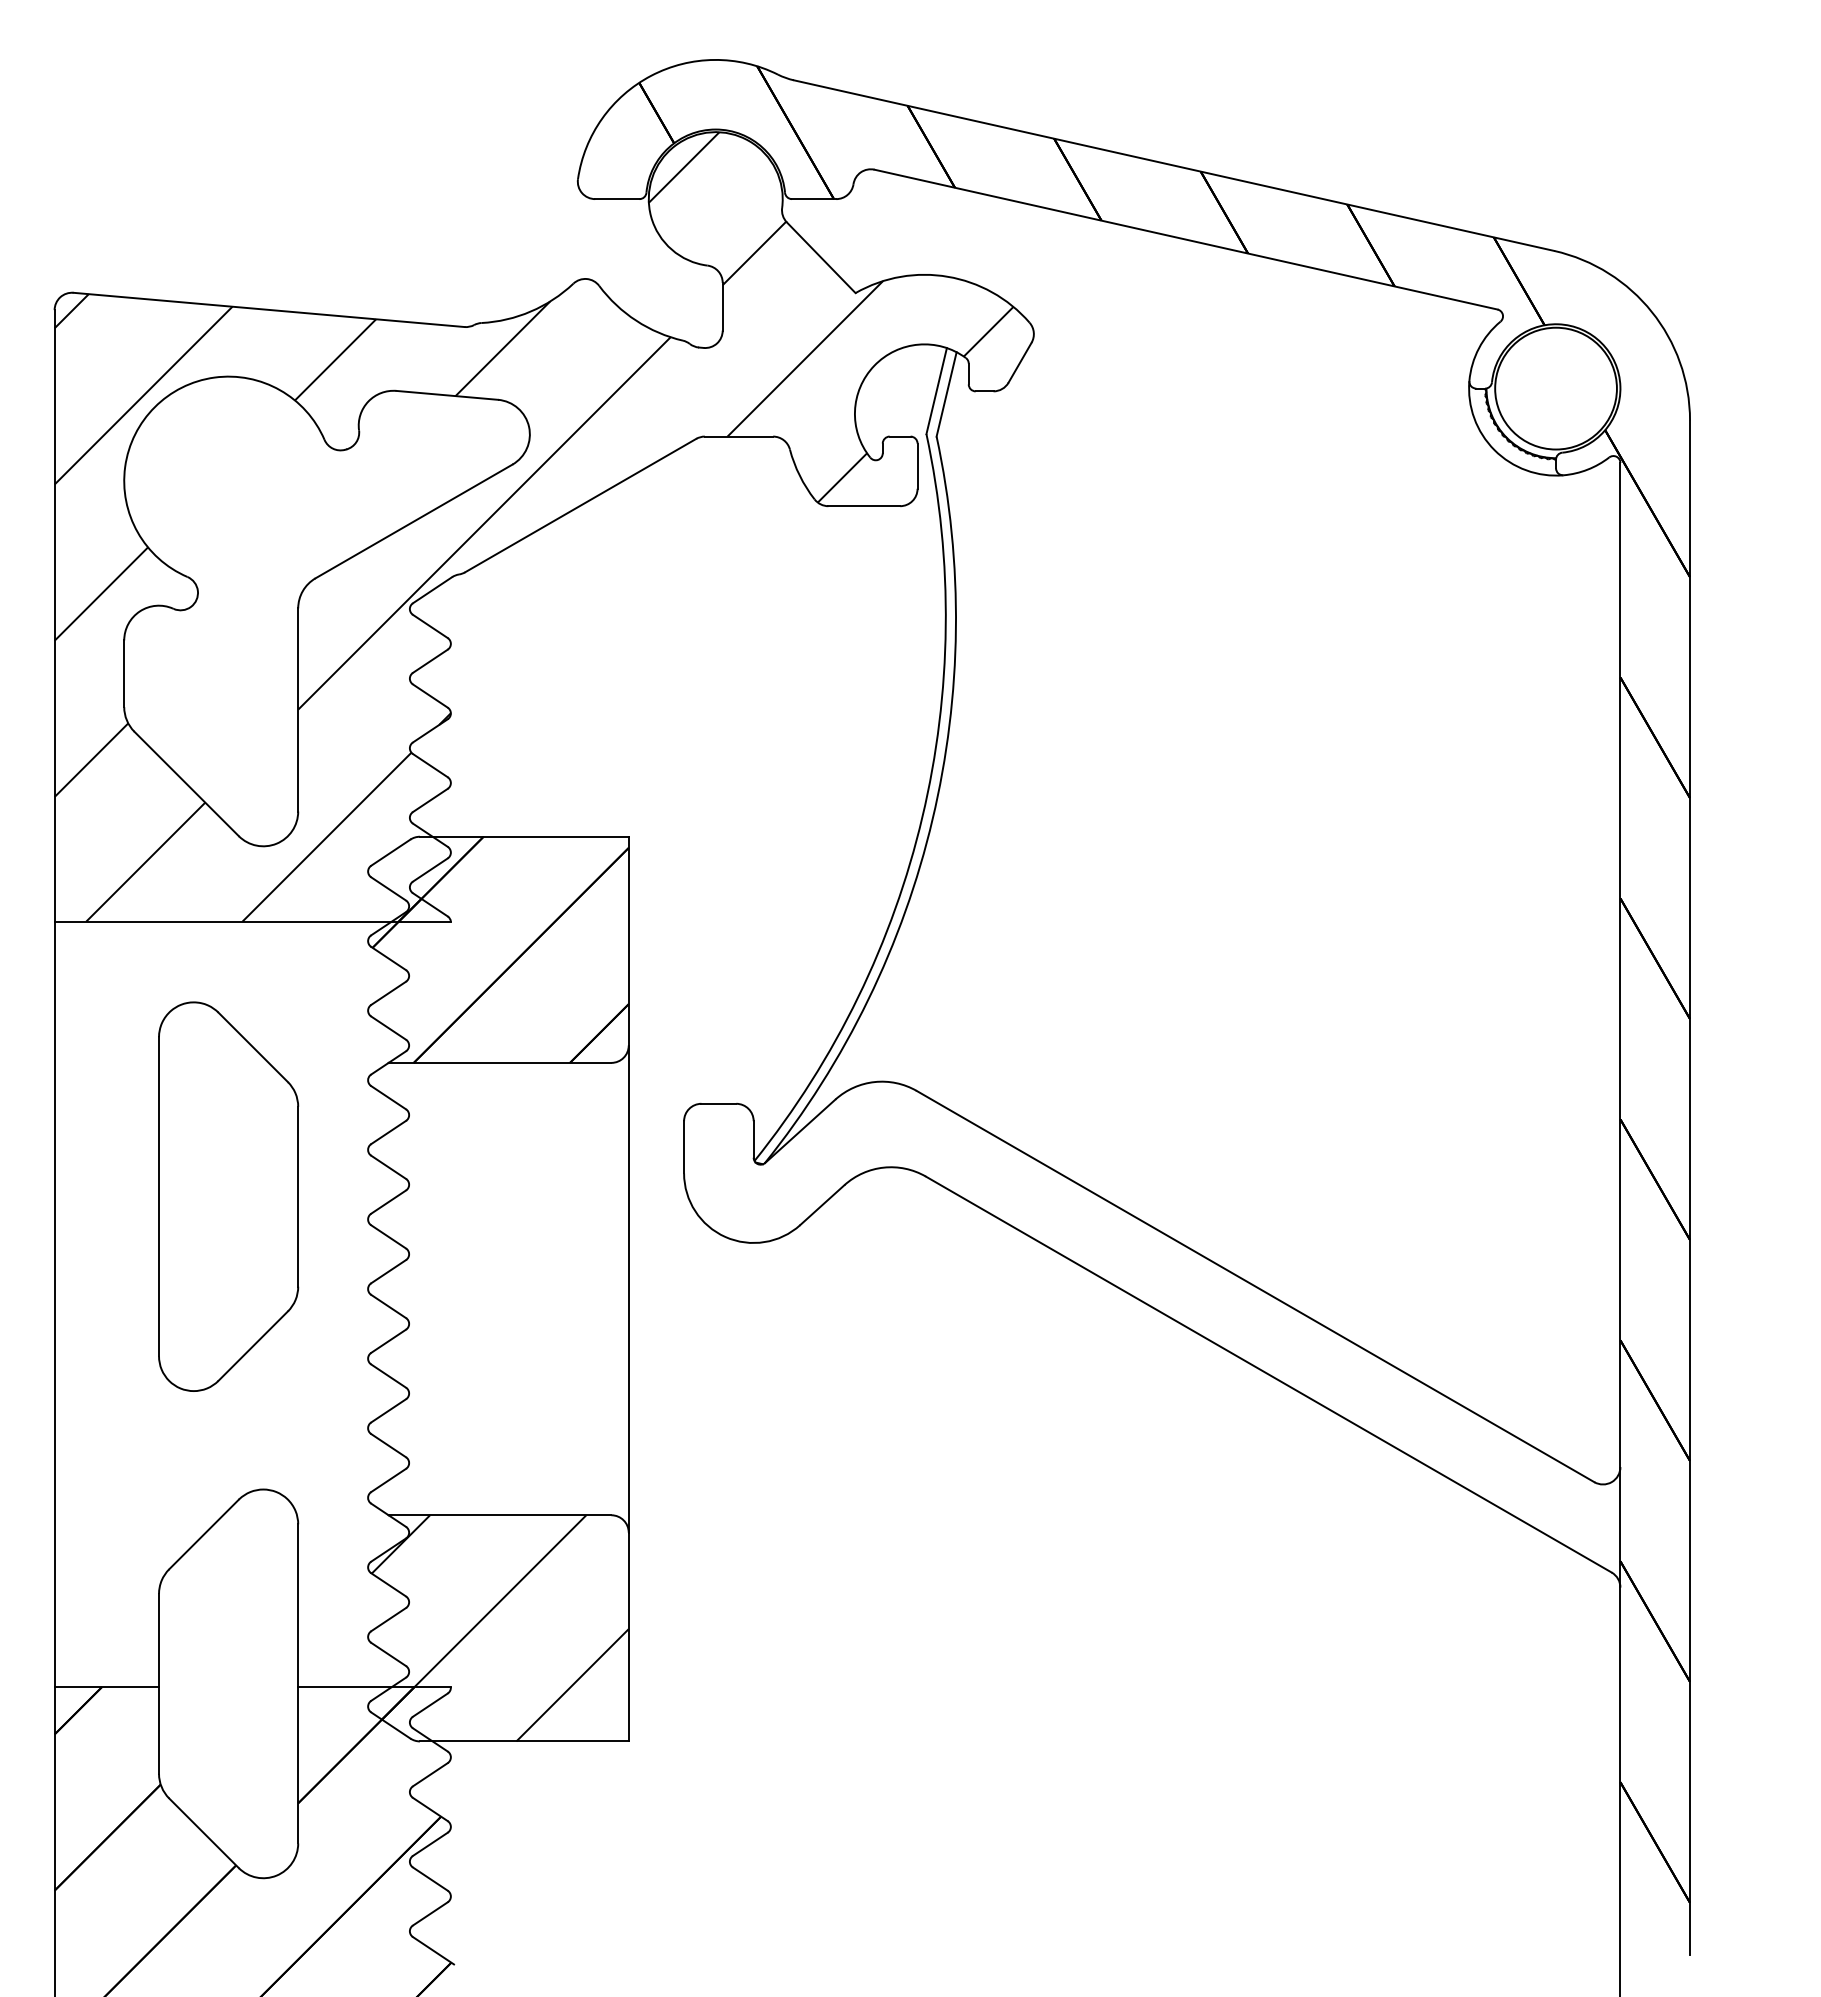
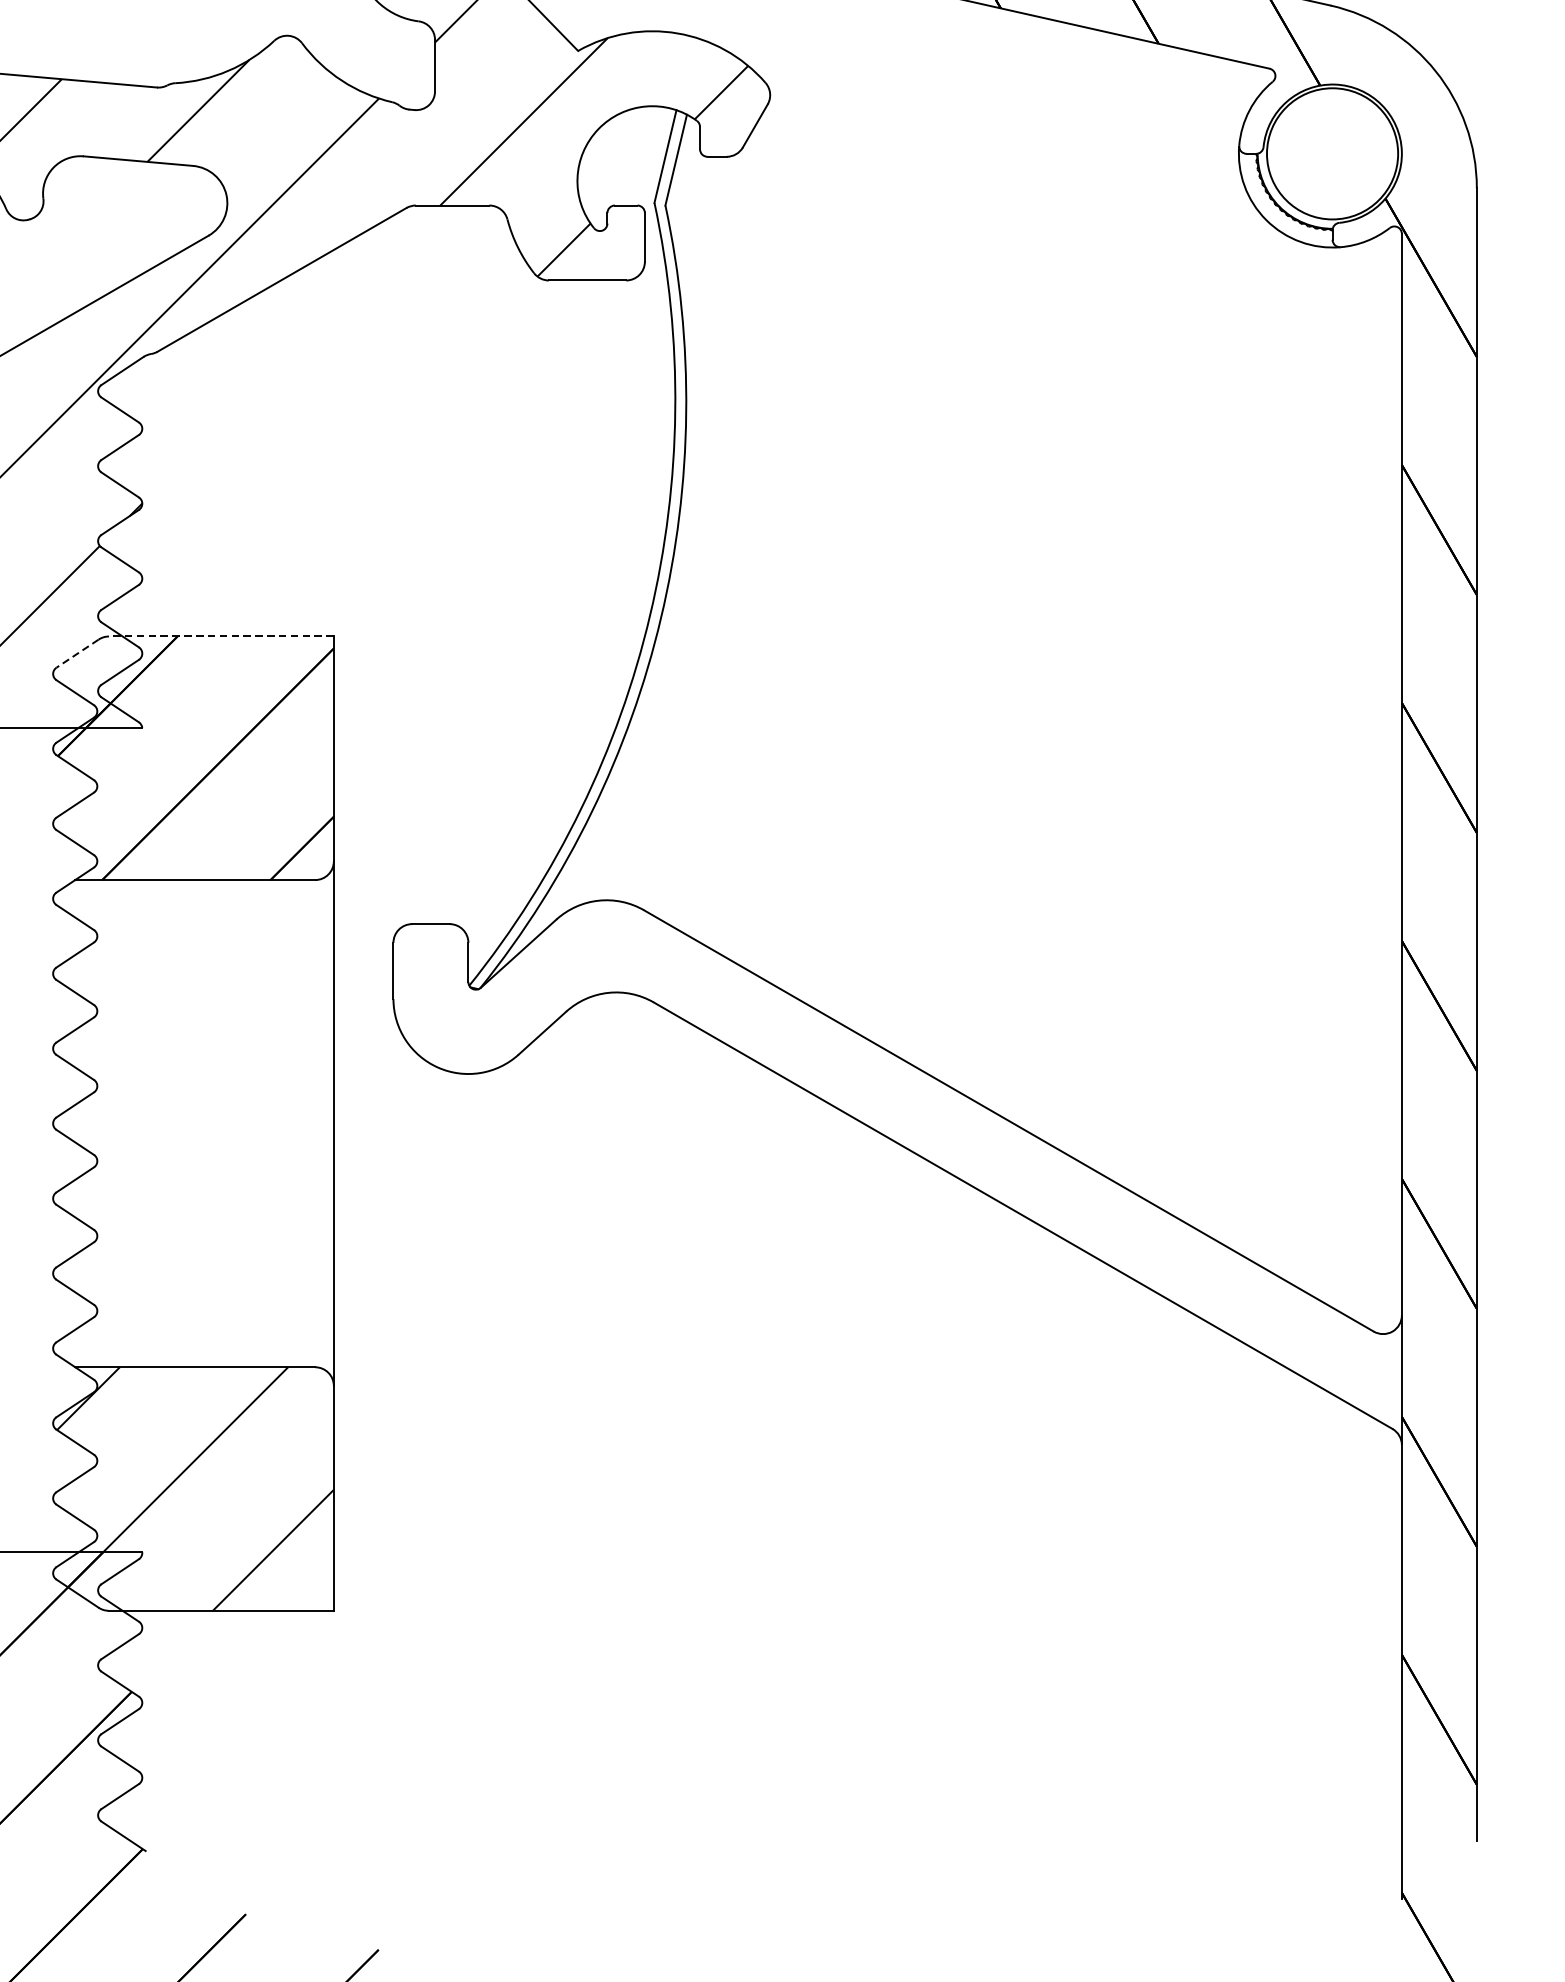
line: (523, 836) -> (220, 636), solid -> dashed
line: (390, 852) -> (77, 653), solid -> dashed

